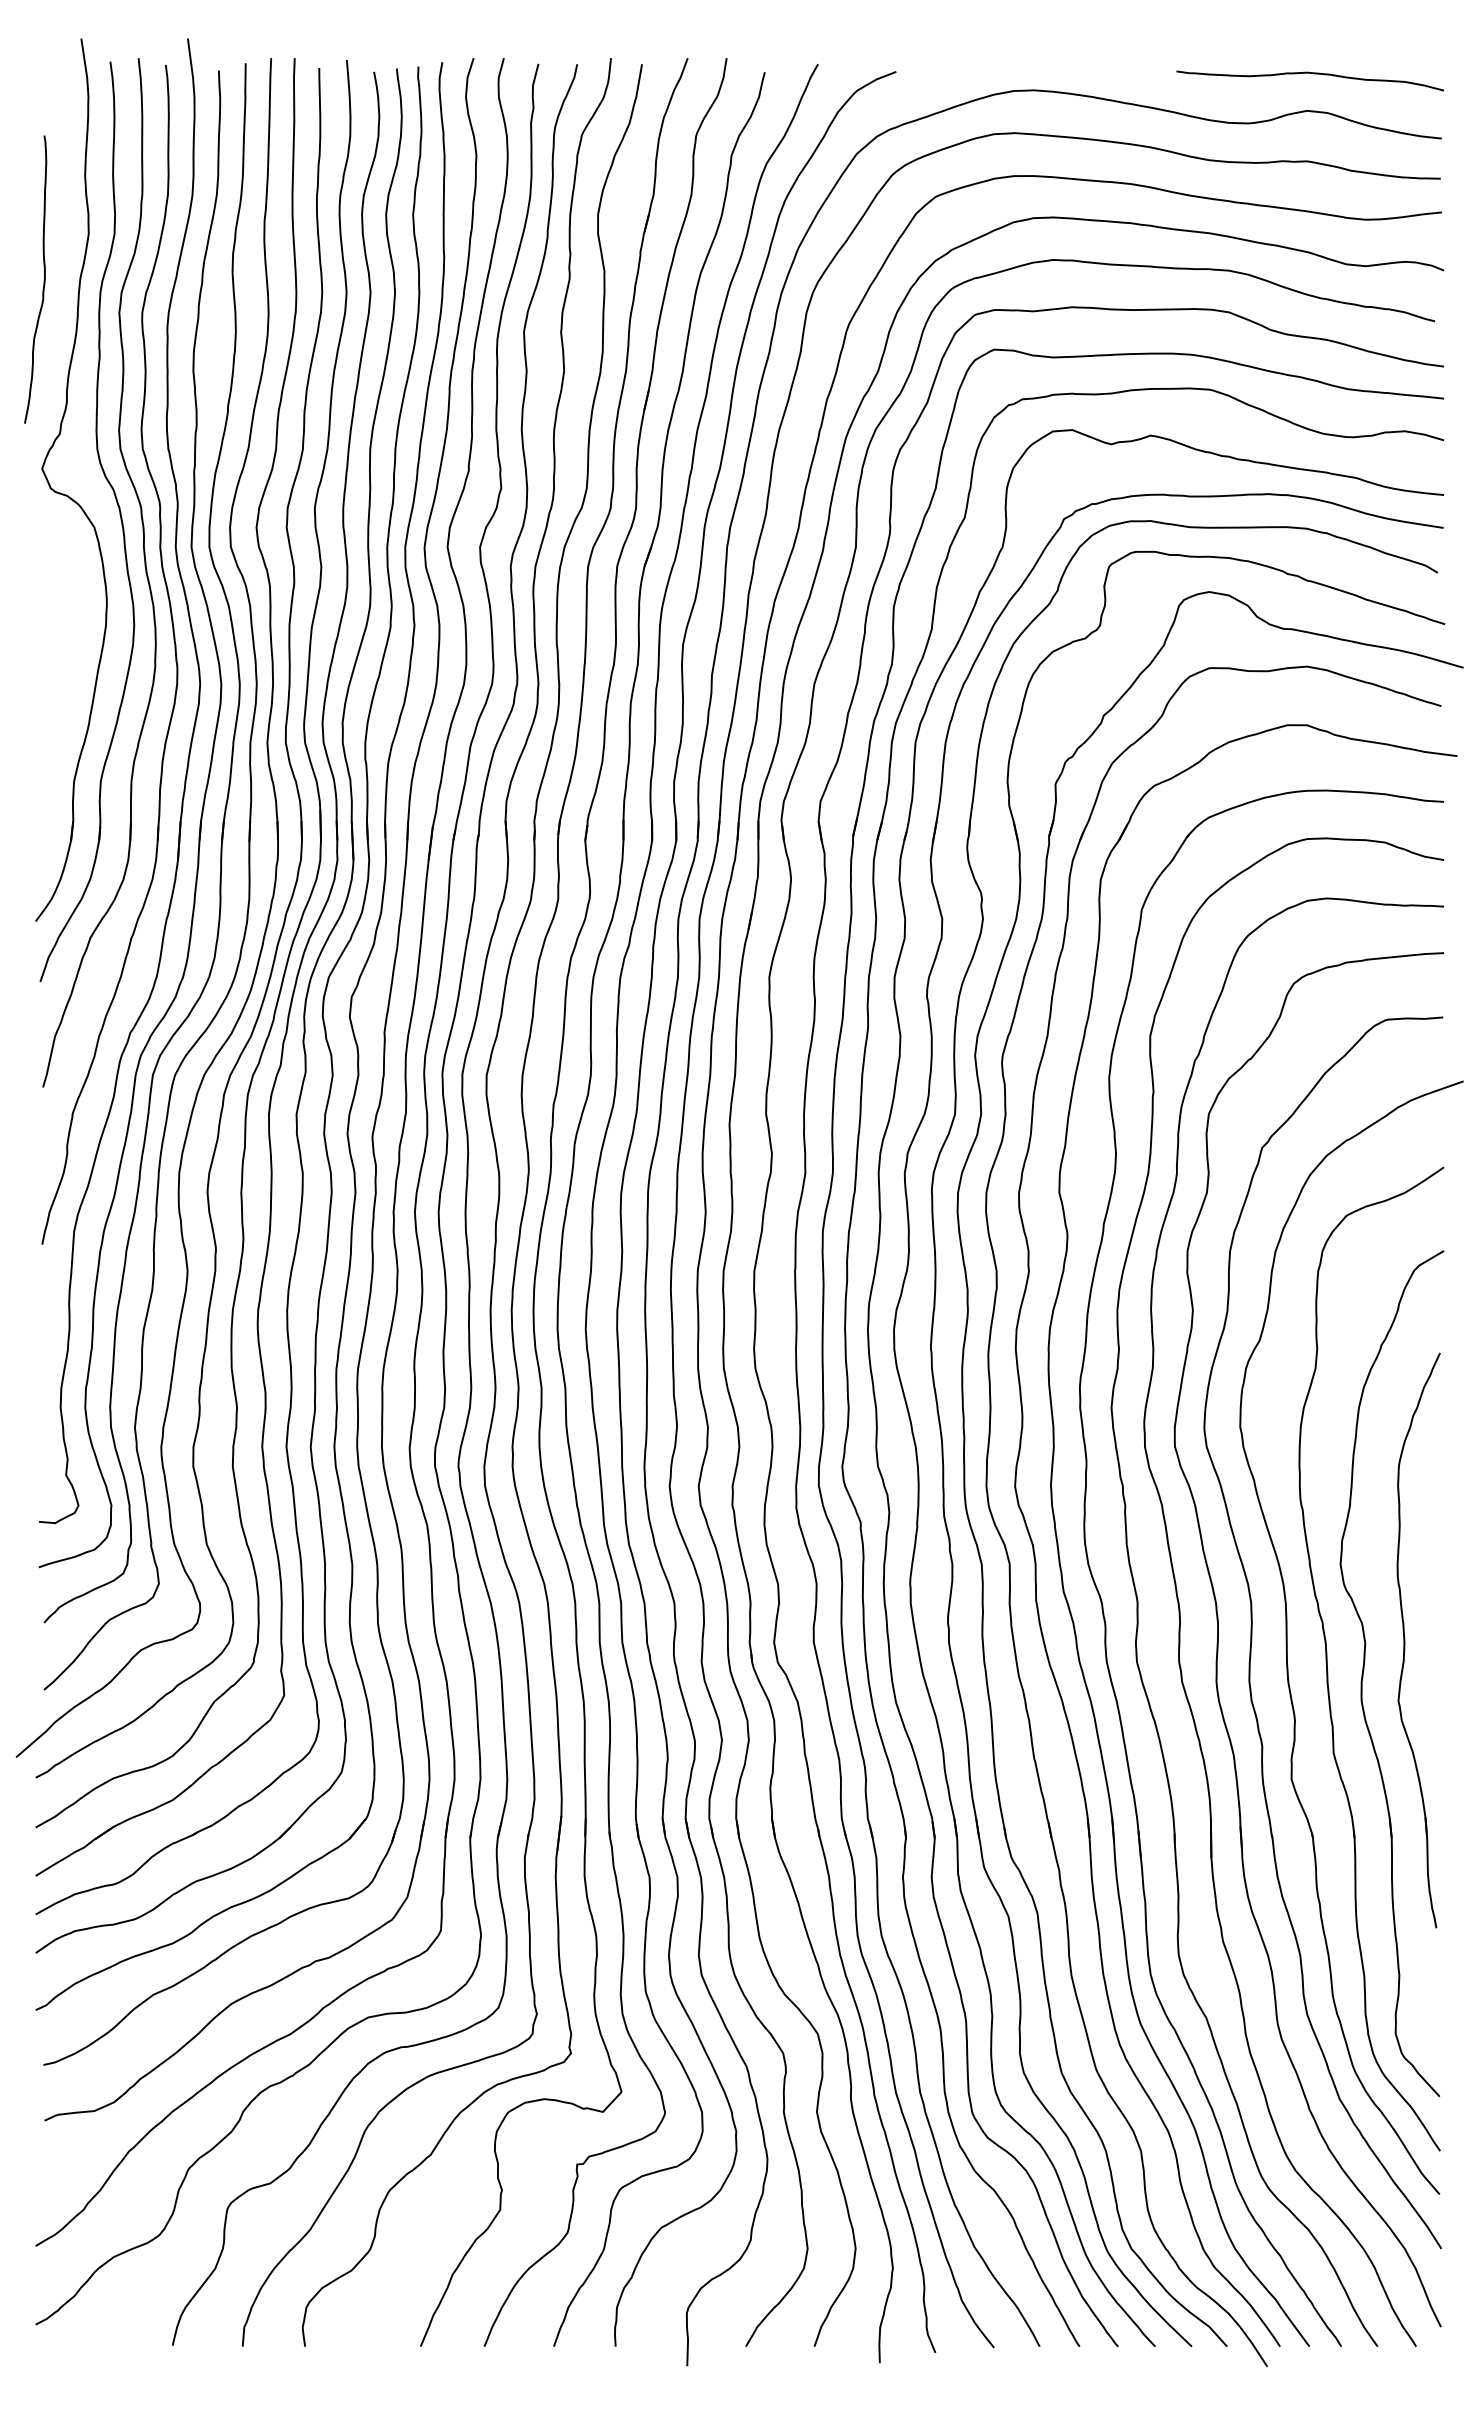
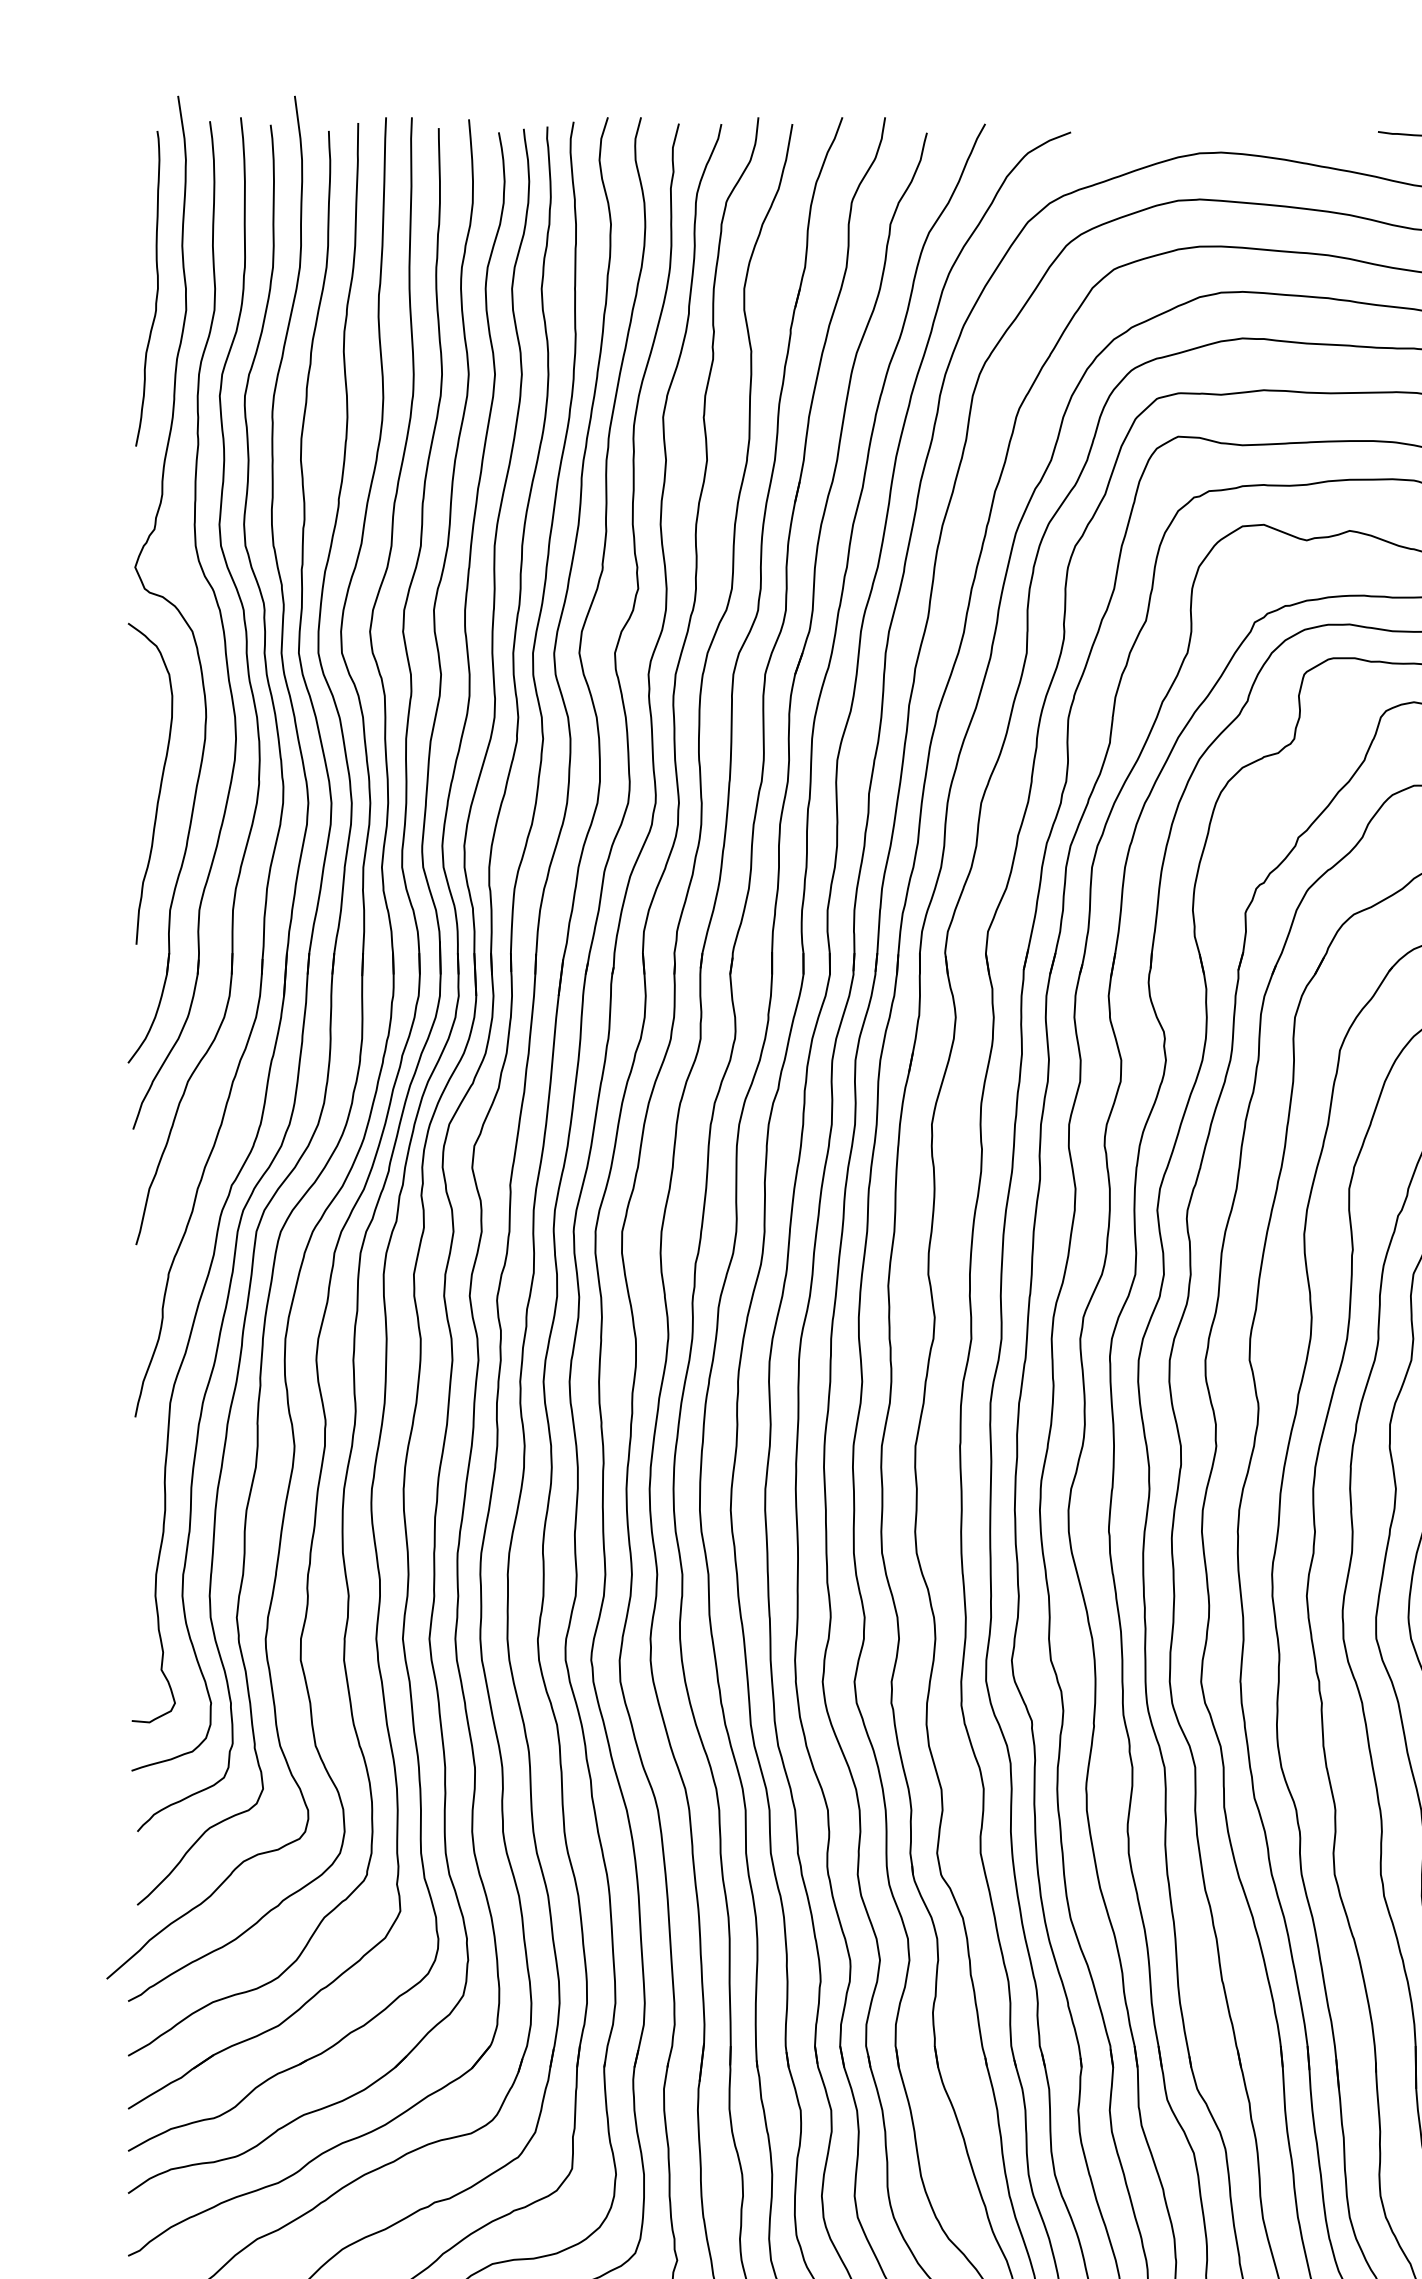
curve: (43, 280) -> (156, 289), moved
curve: (64, 667) -> (159, 784), added

